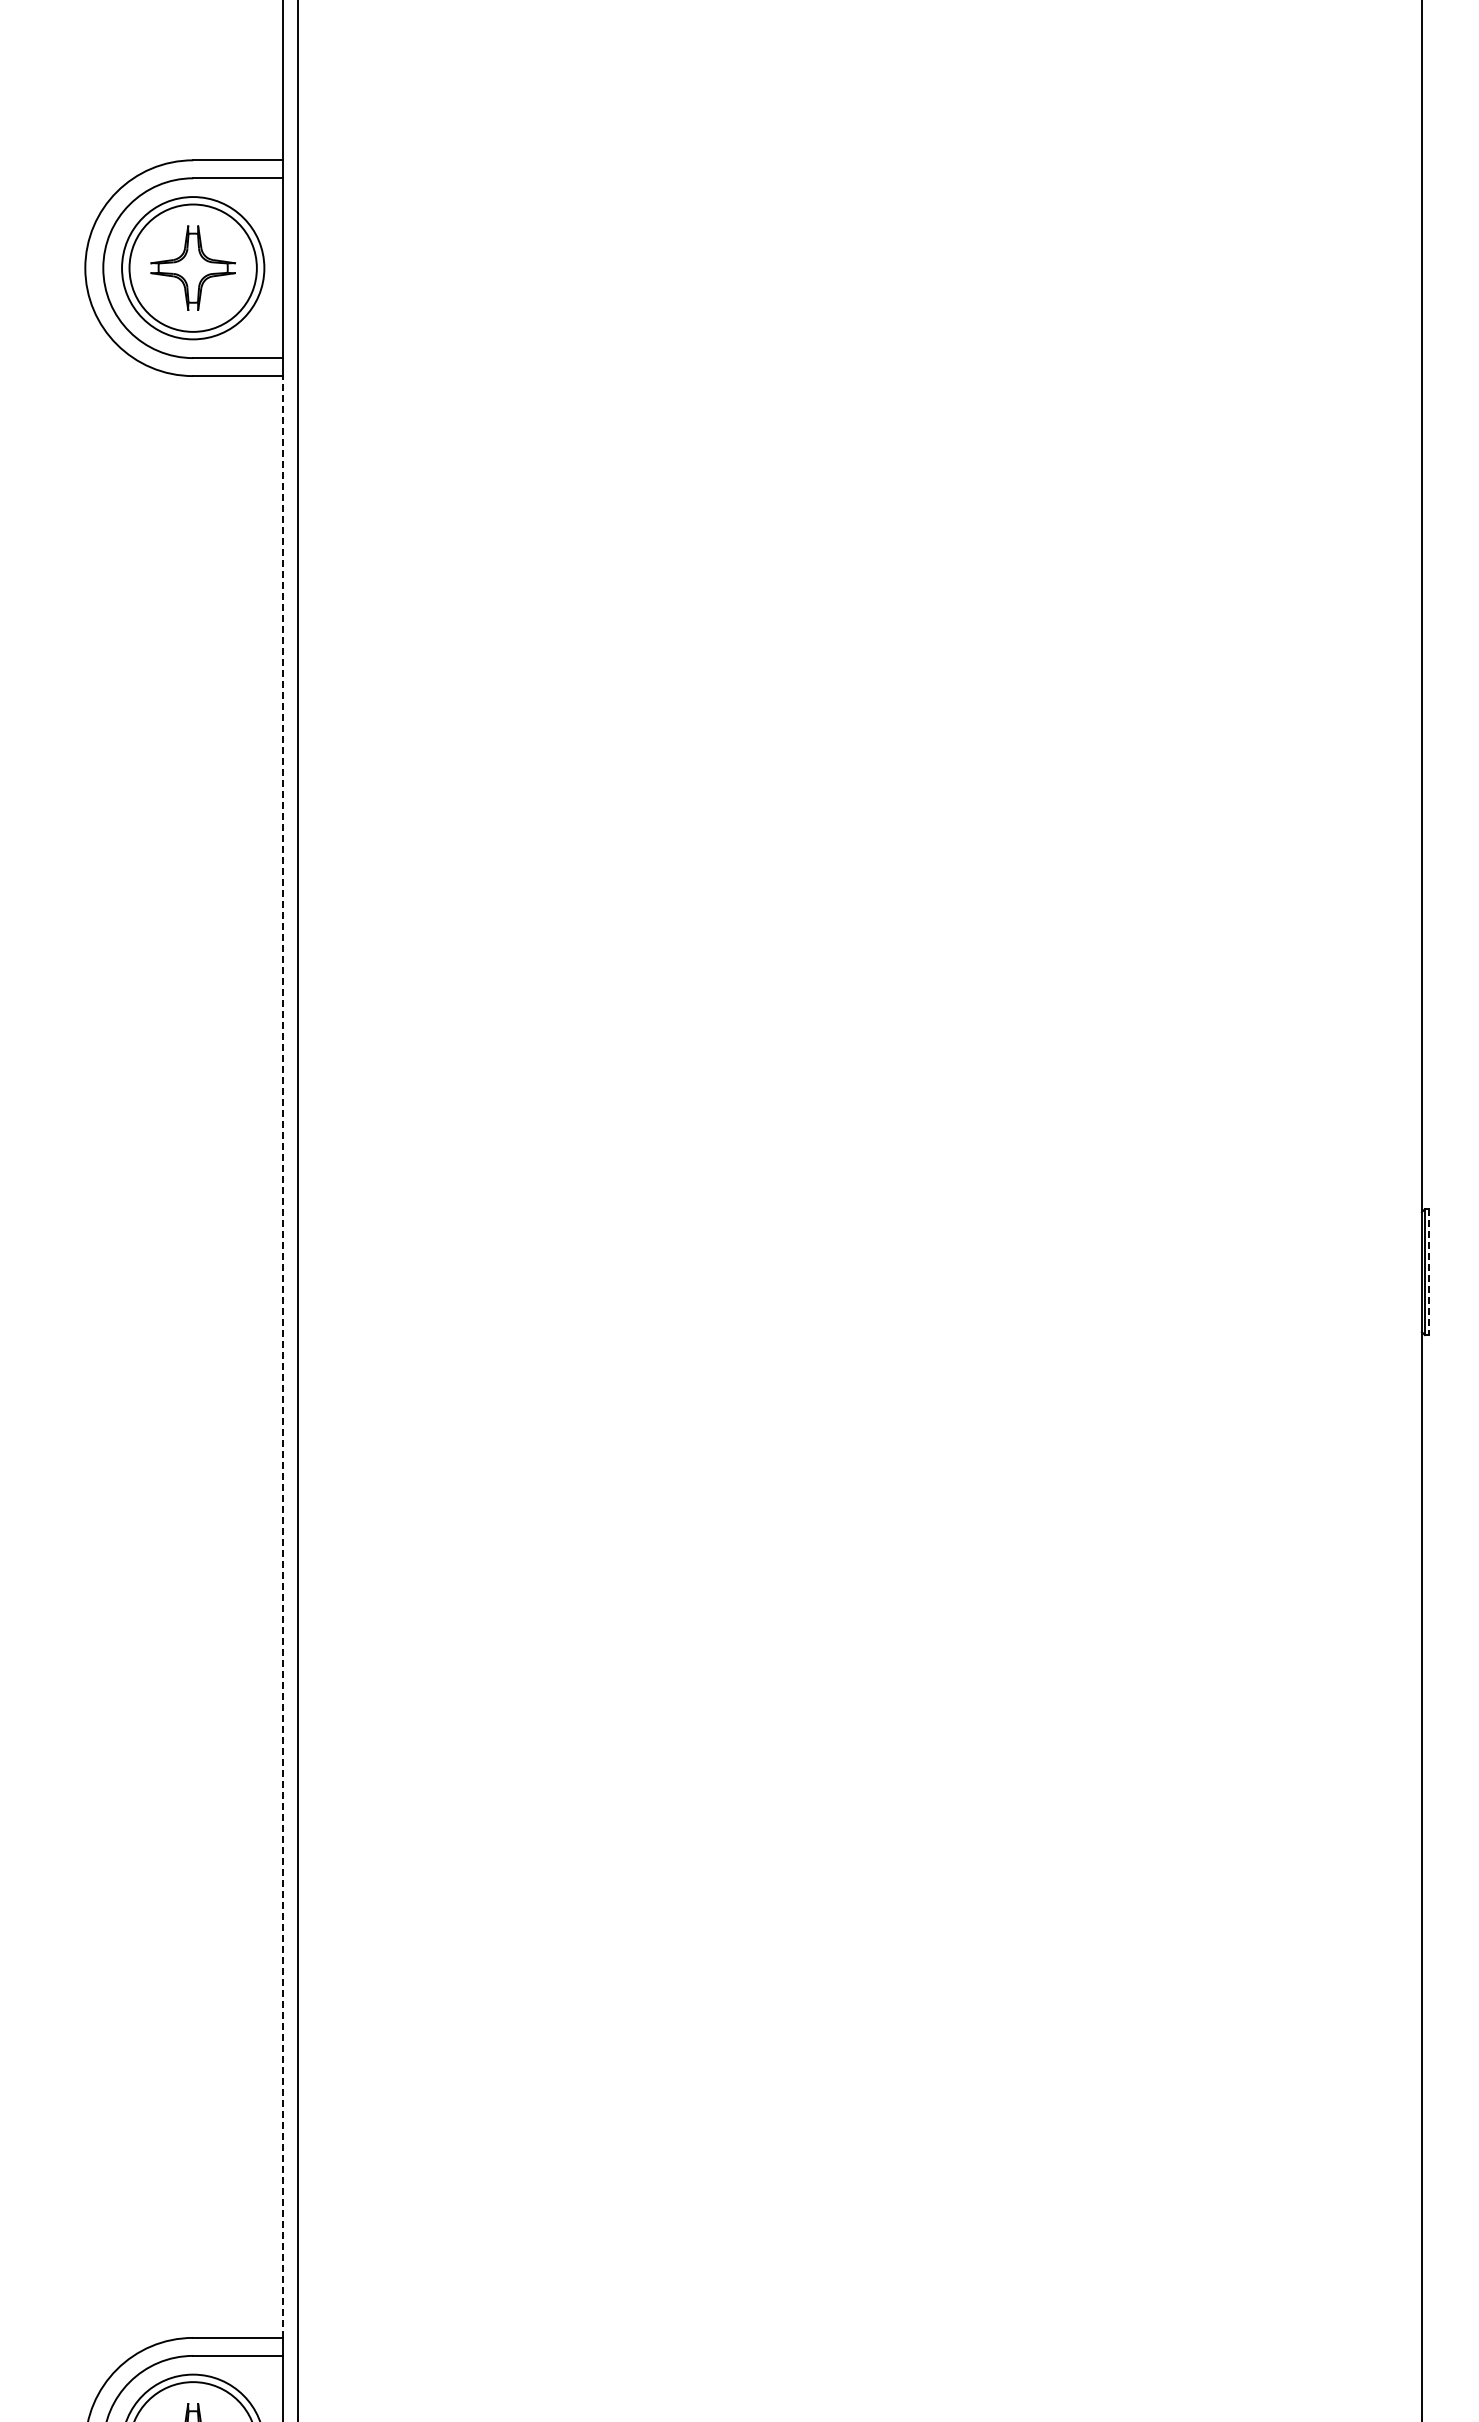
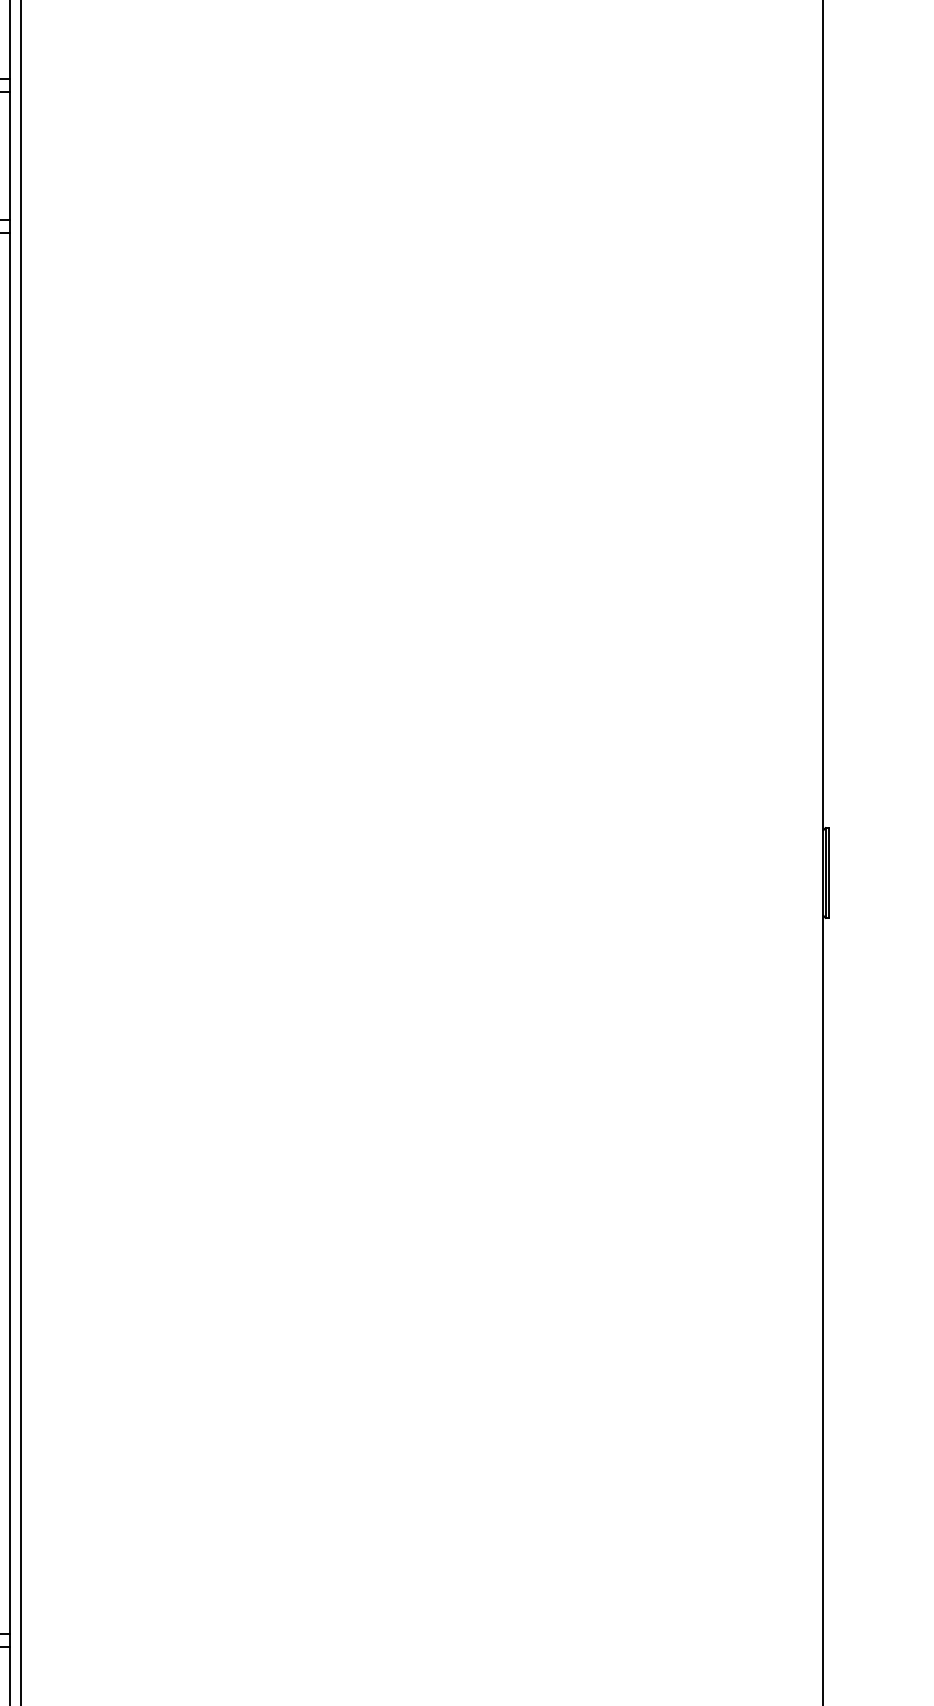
line: (1429, 1272) -> (828, 873), dashed -> solid
line: (283, 1357) -> (10, 933), dashed -> solid

